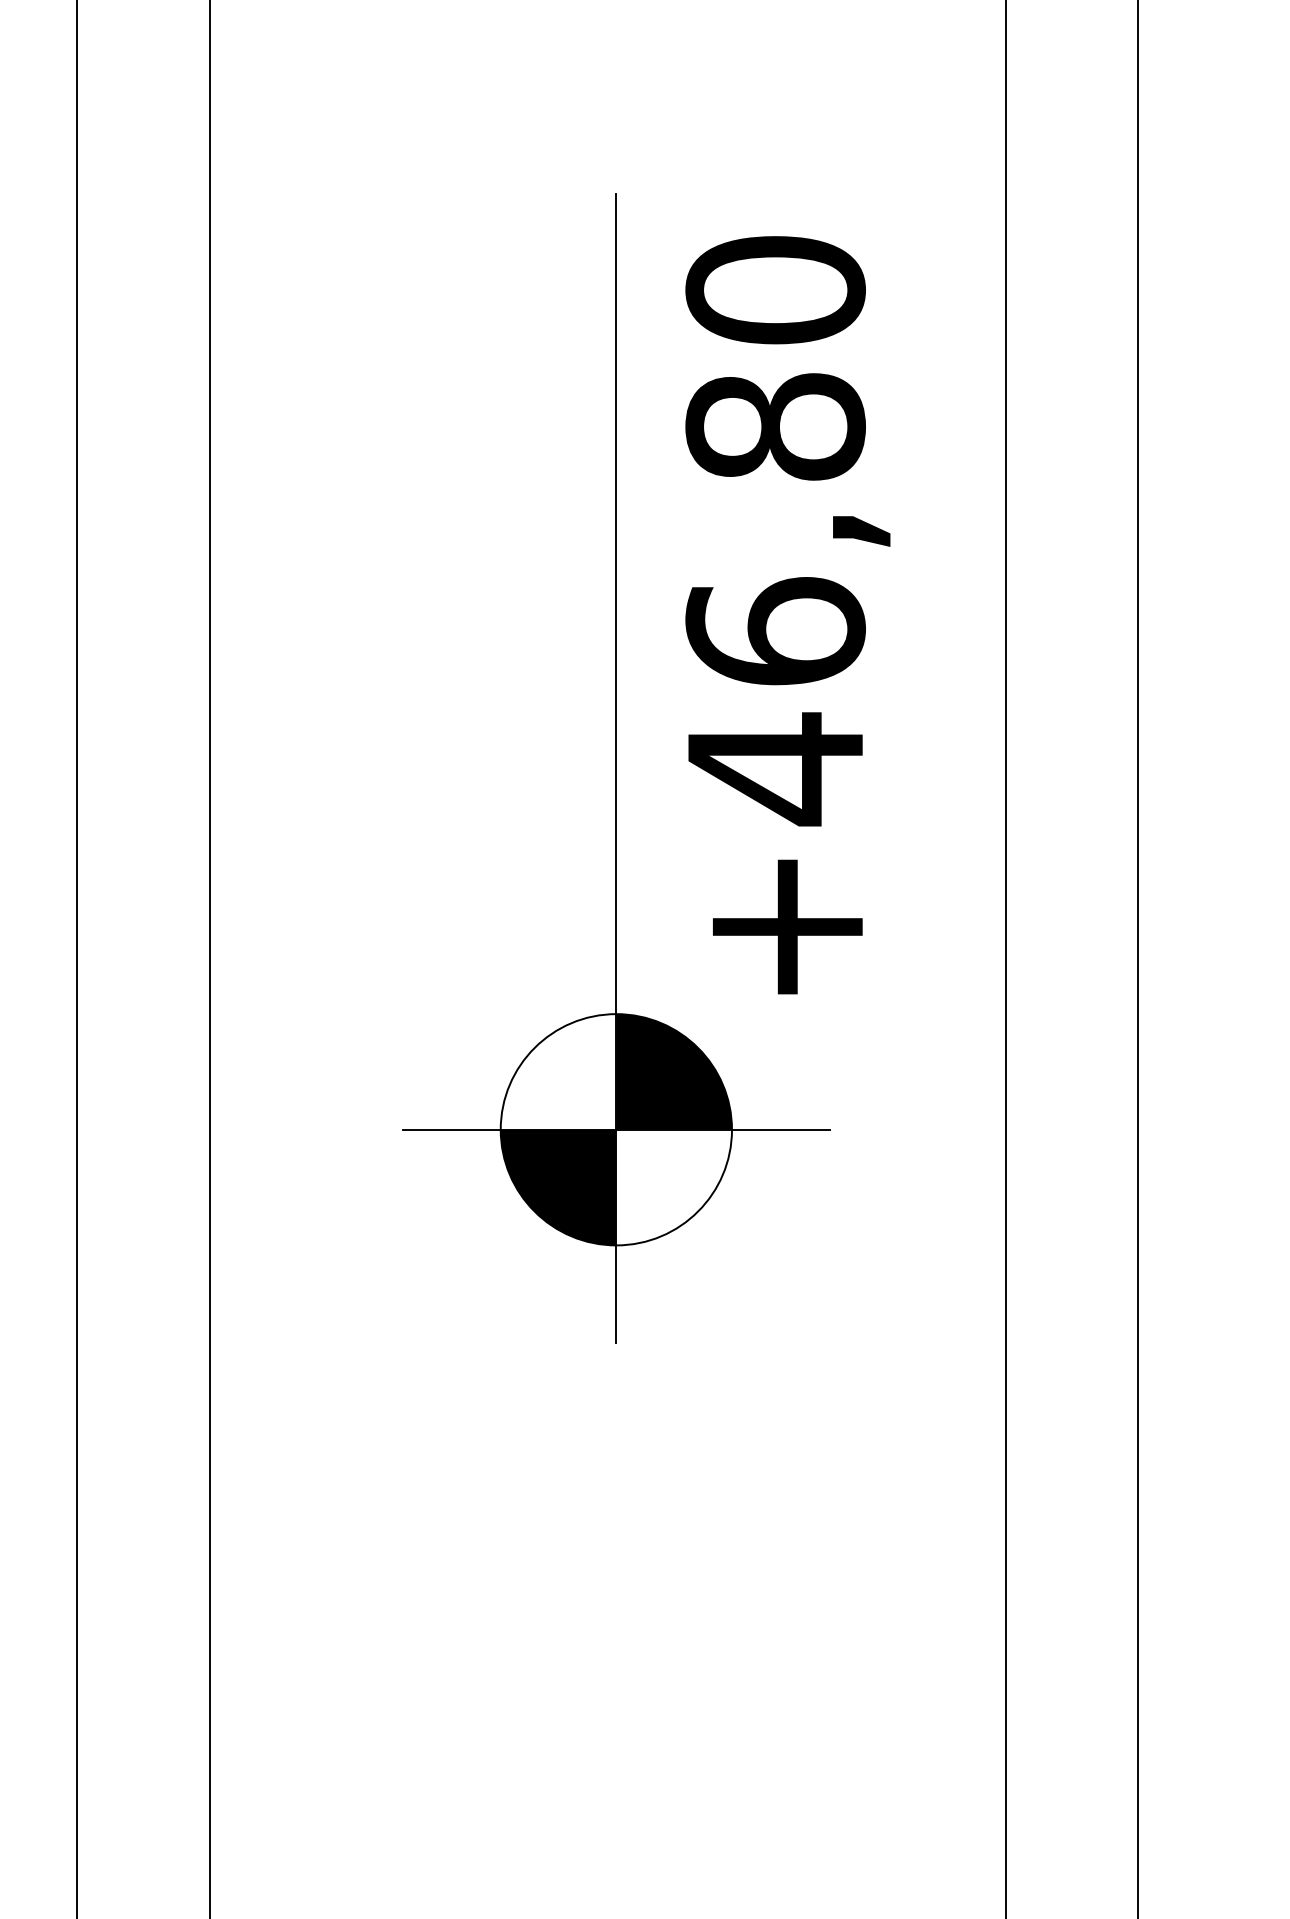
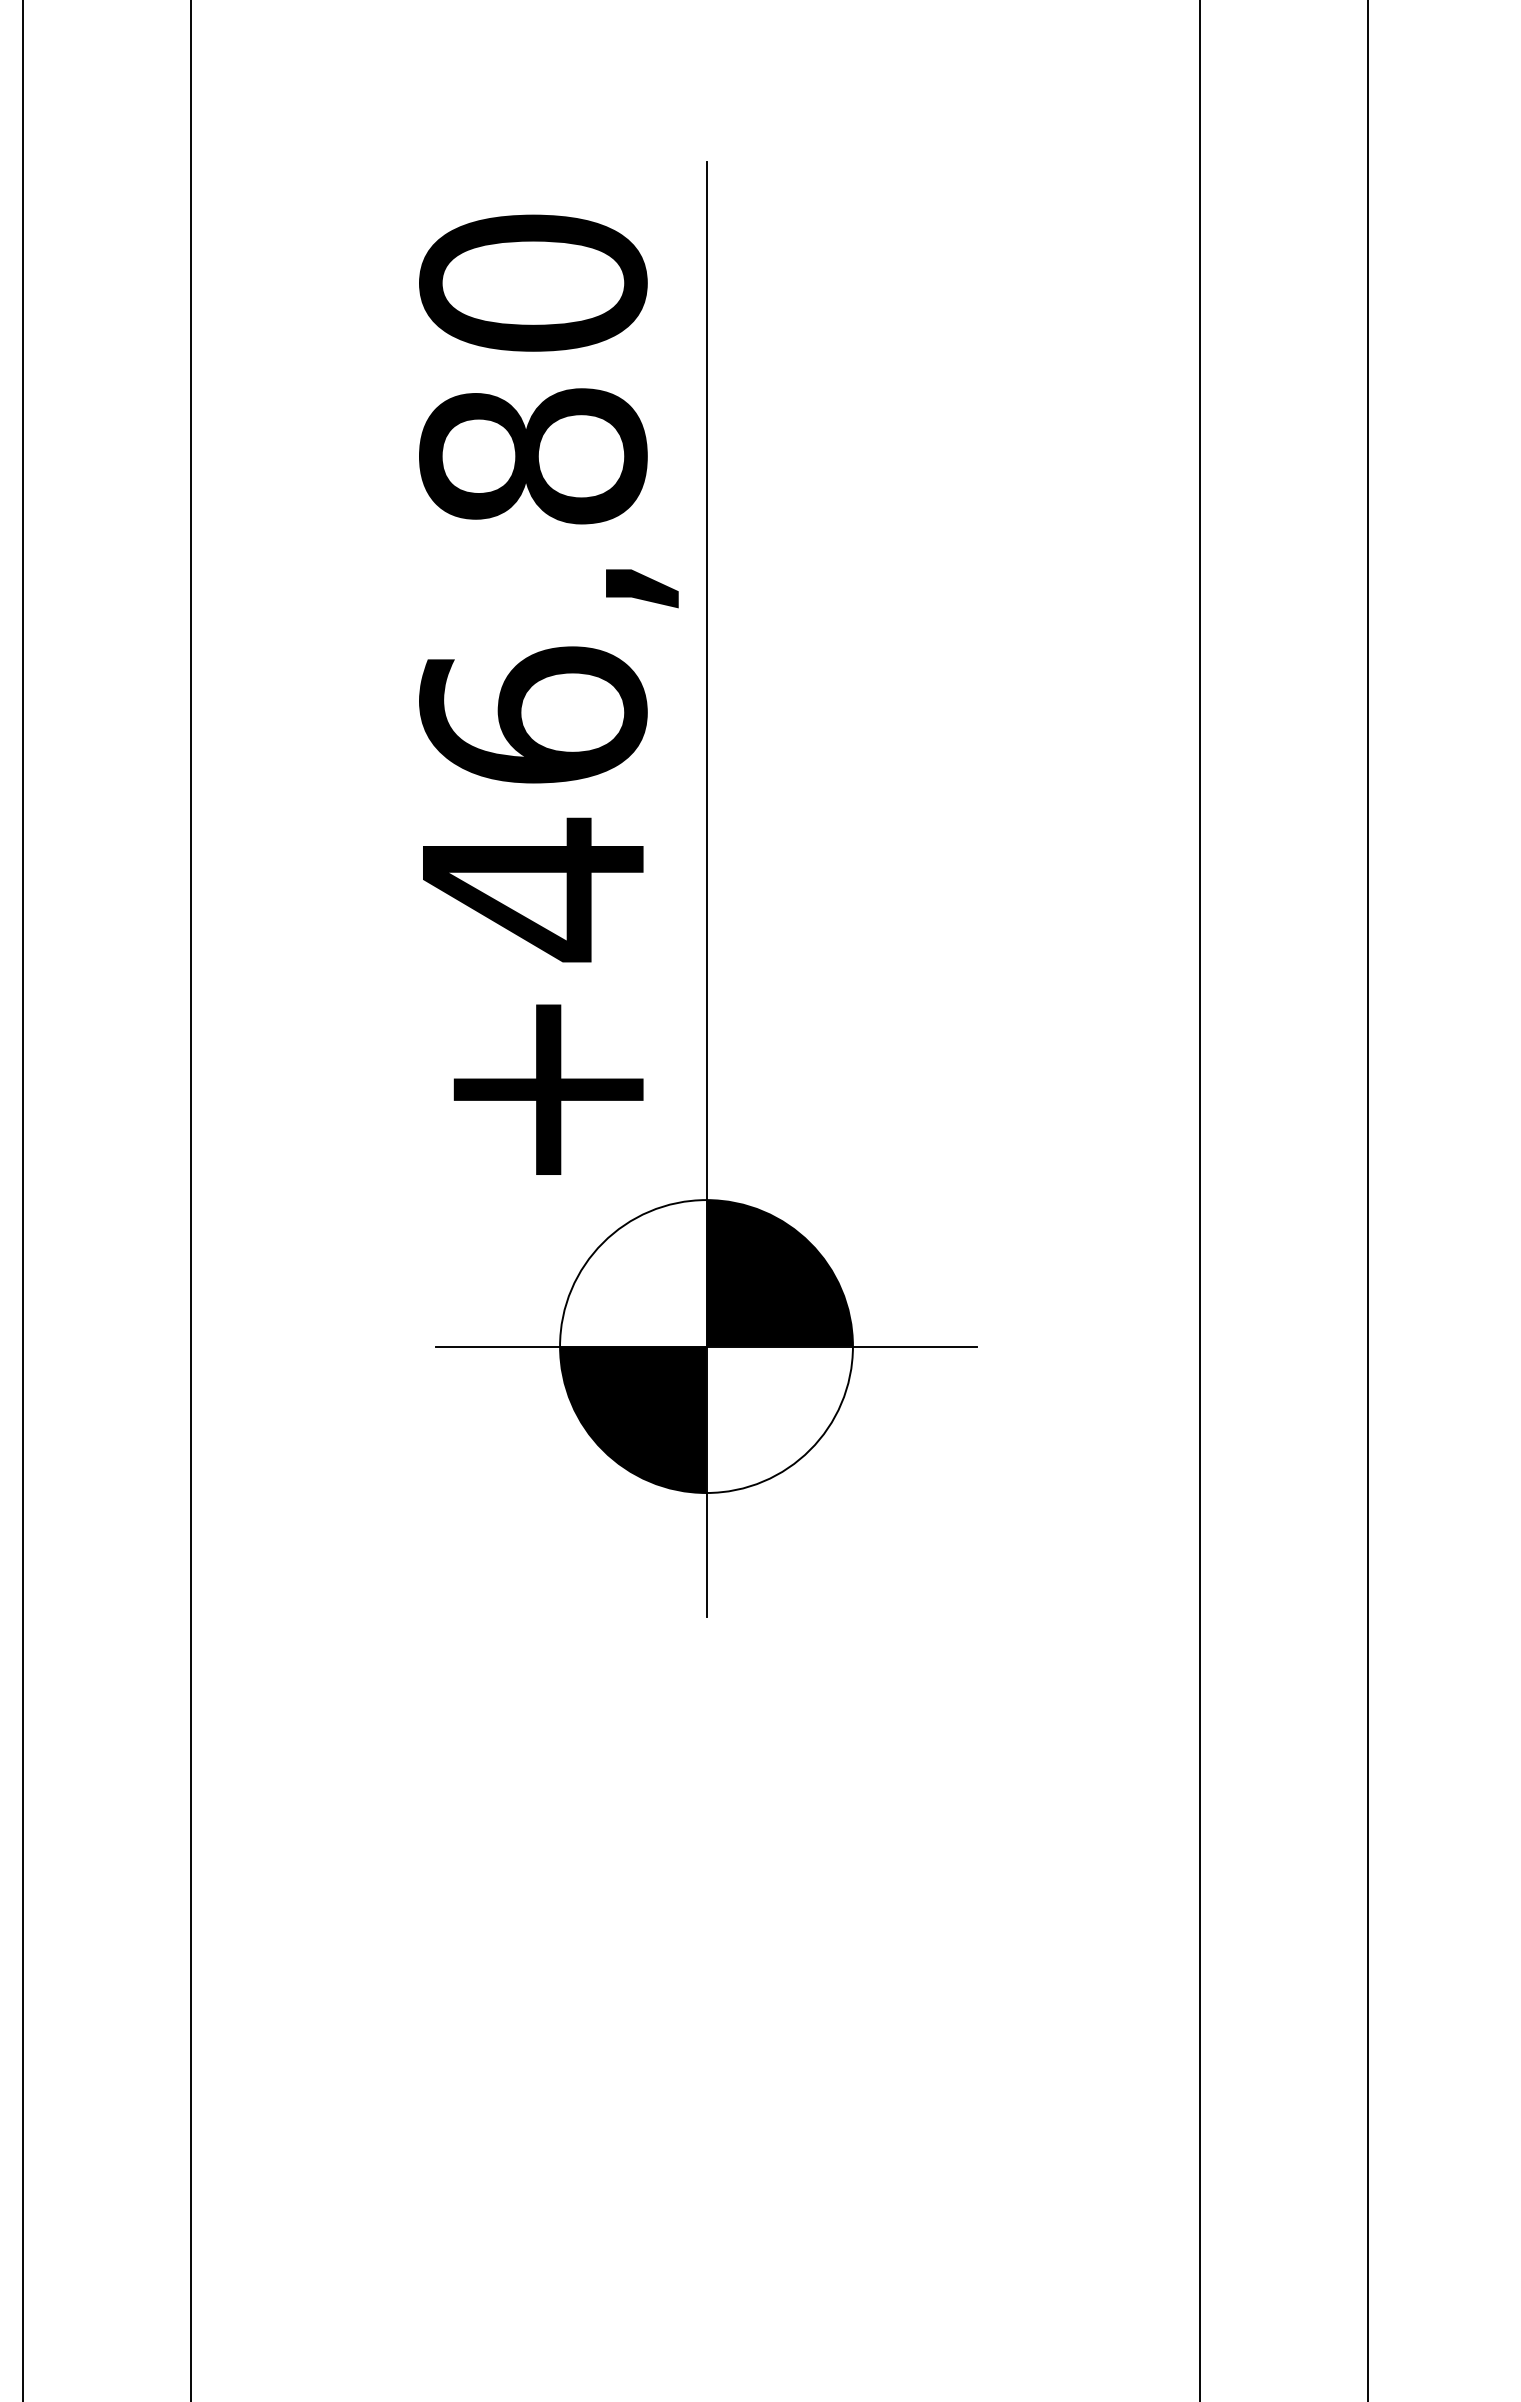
text: (787, 615) -> (548, 695), moved

